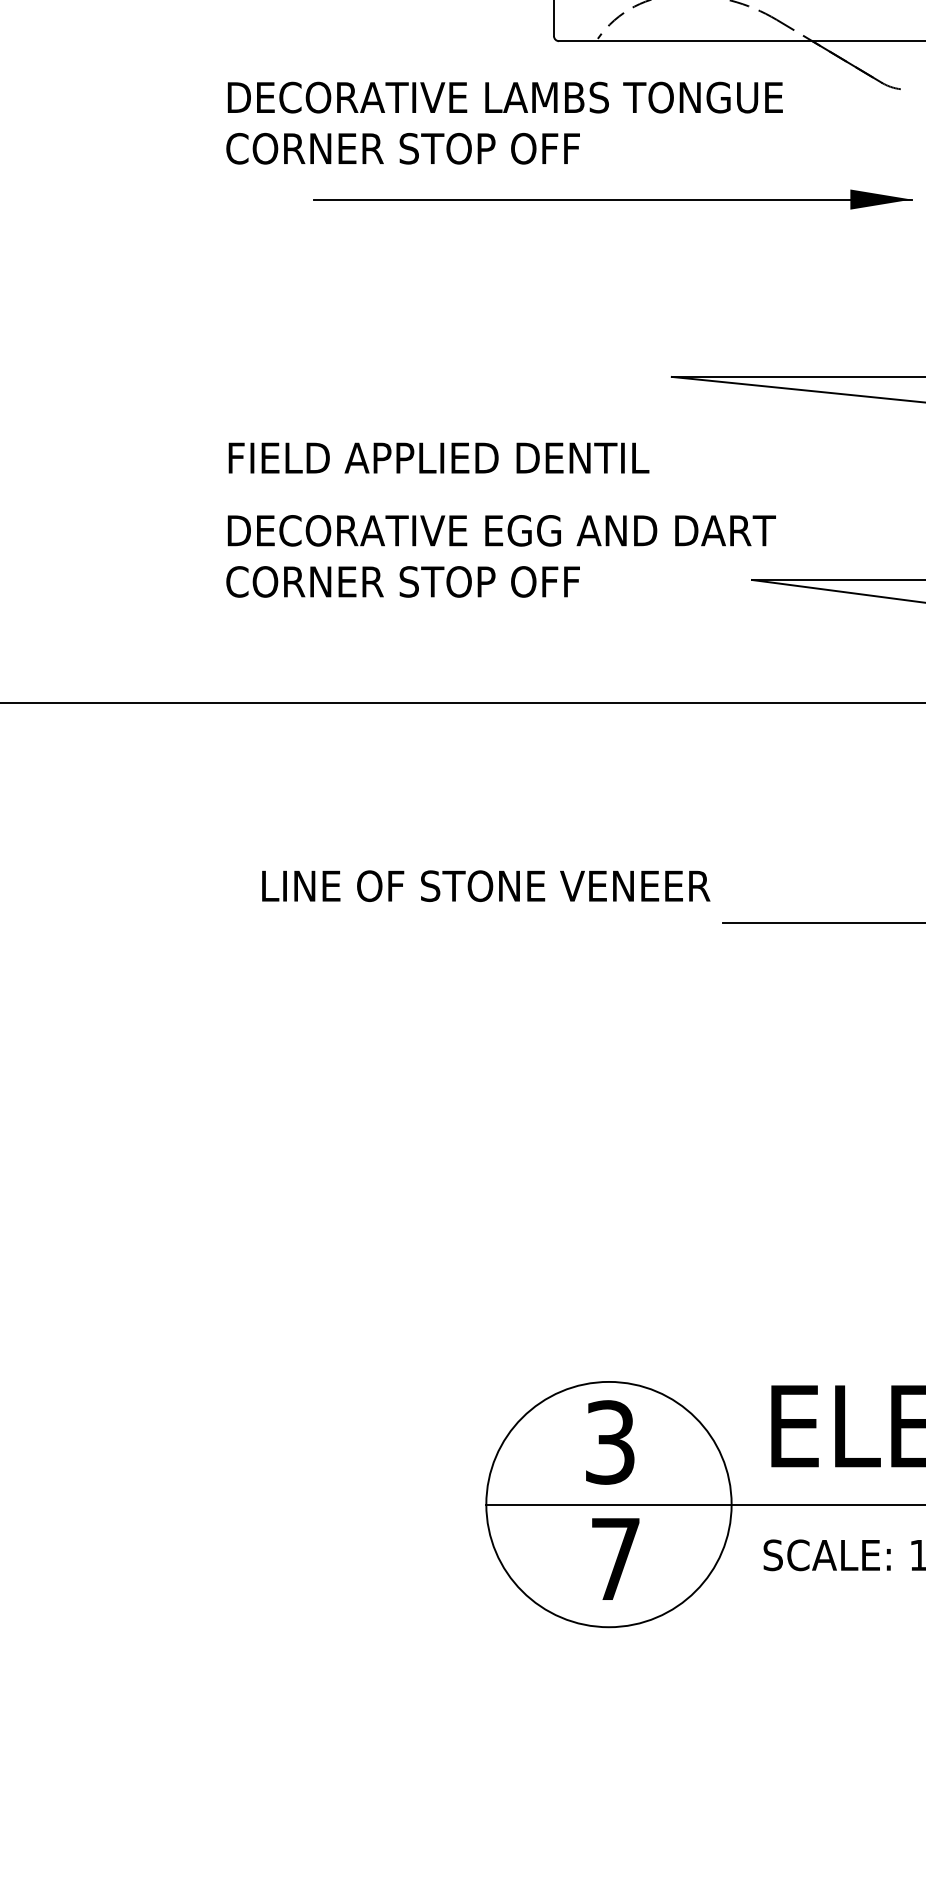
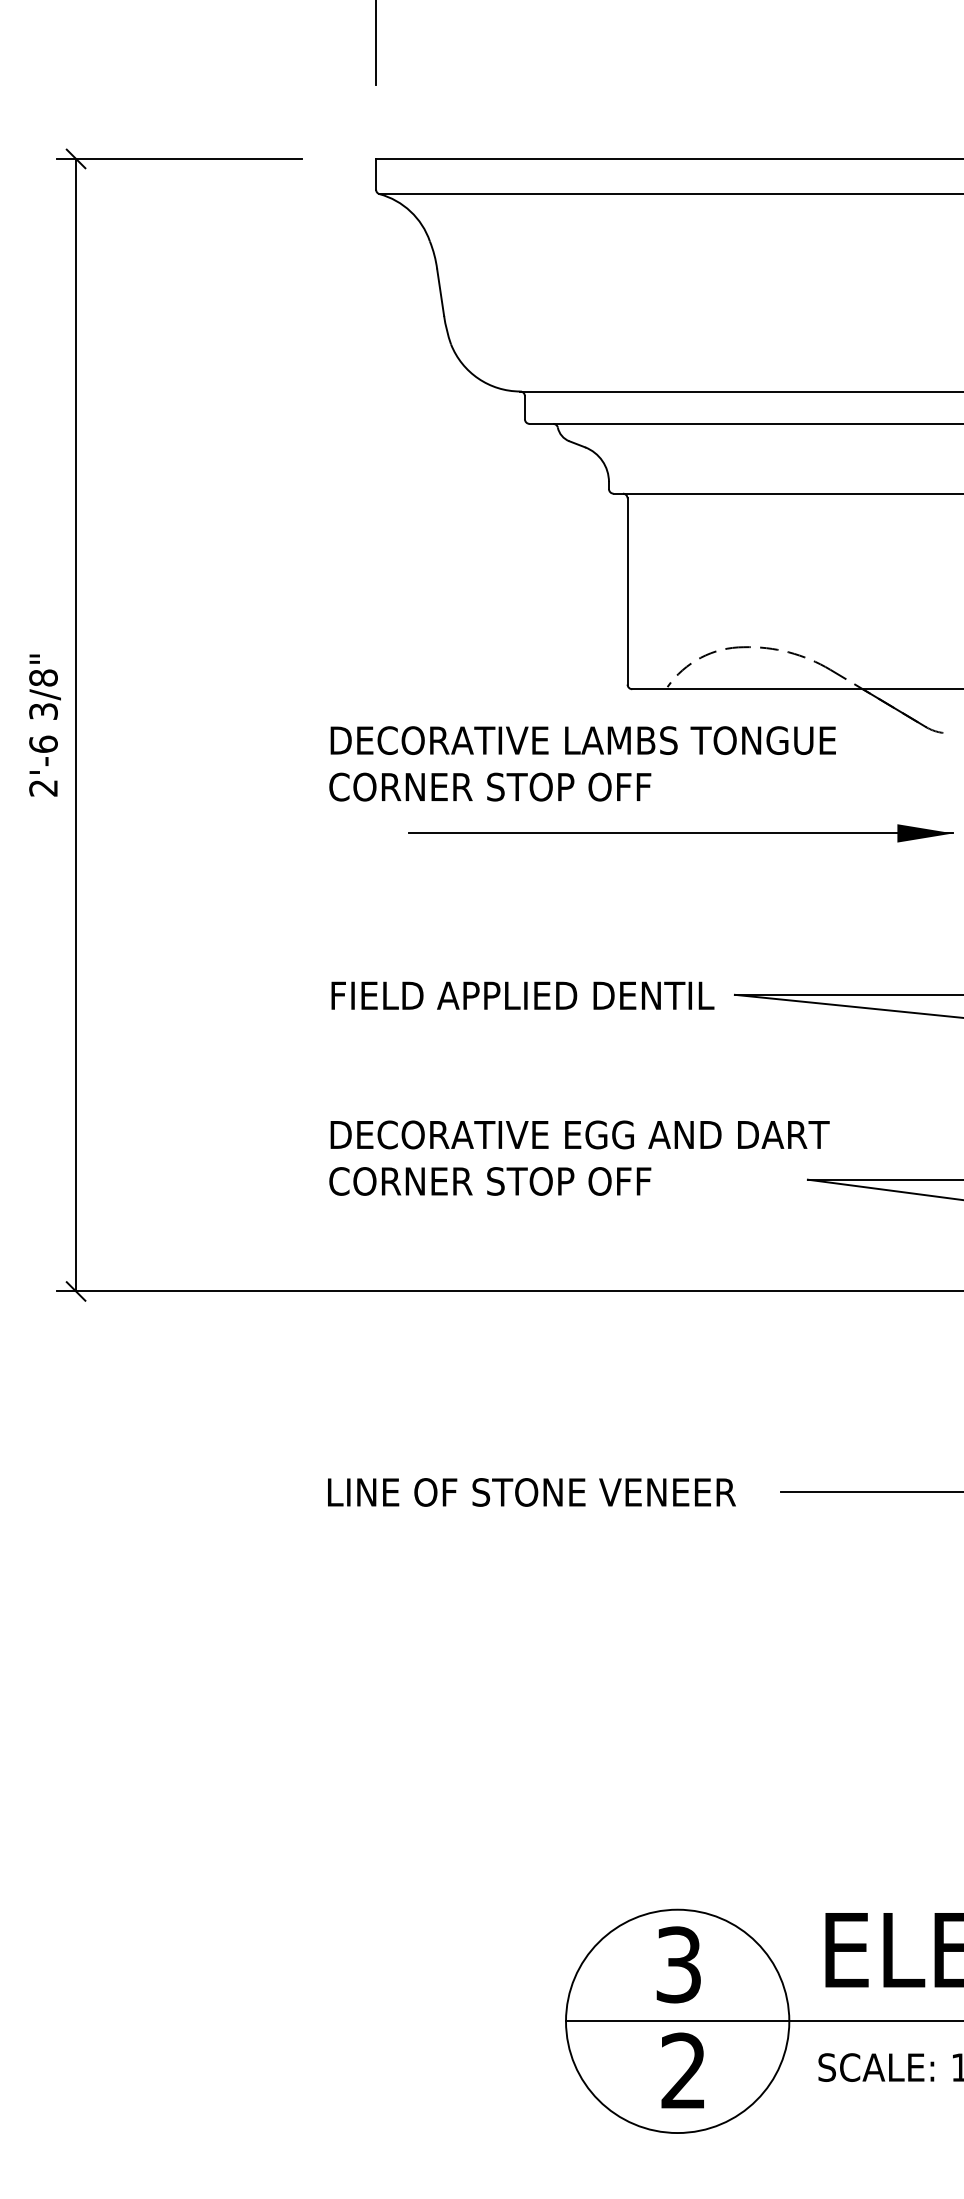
text: (438, 457) -> (522, 995), moved
text: (485, 886) -> (531, 1492), moved
text: (615, 1558) -> (683, 2070), 7 -> 2

